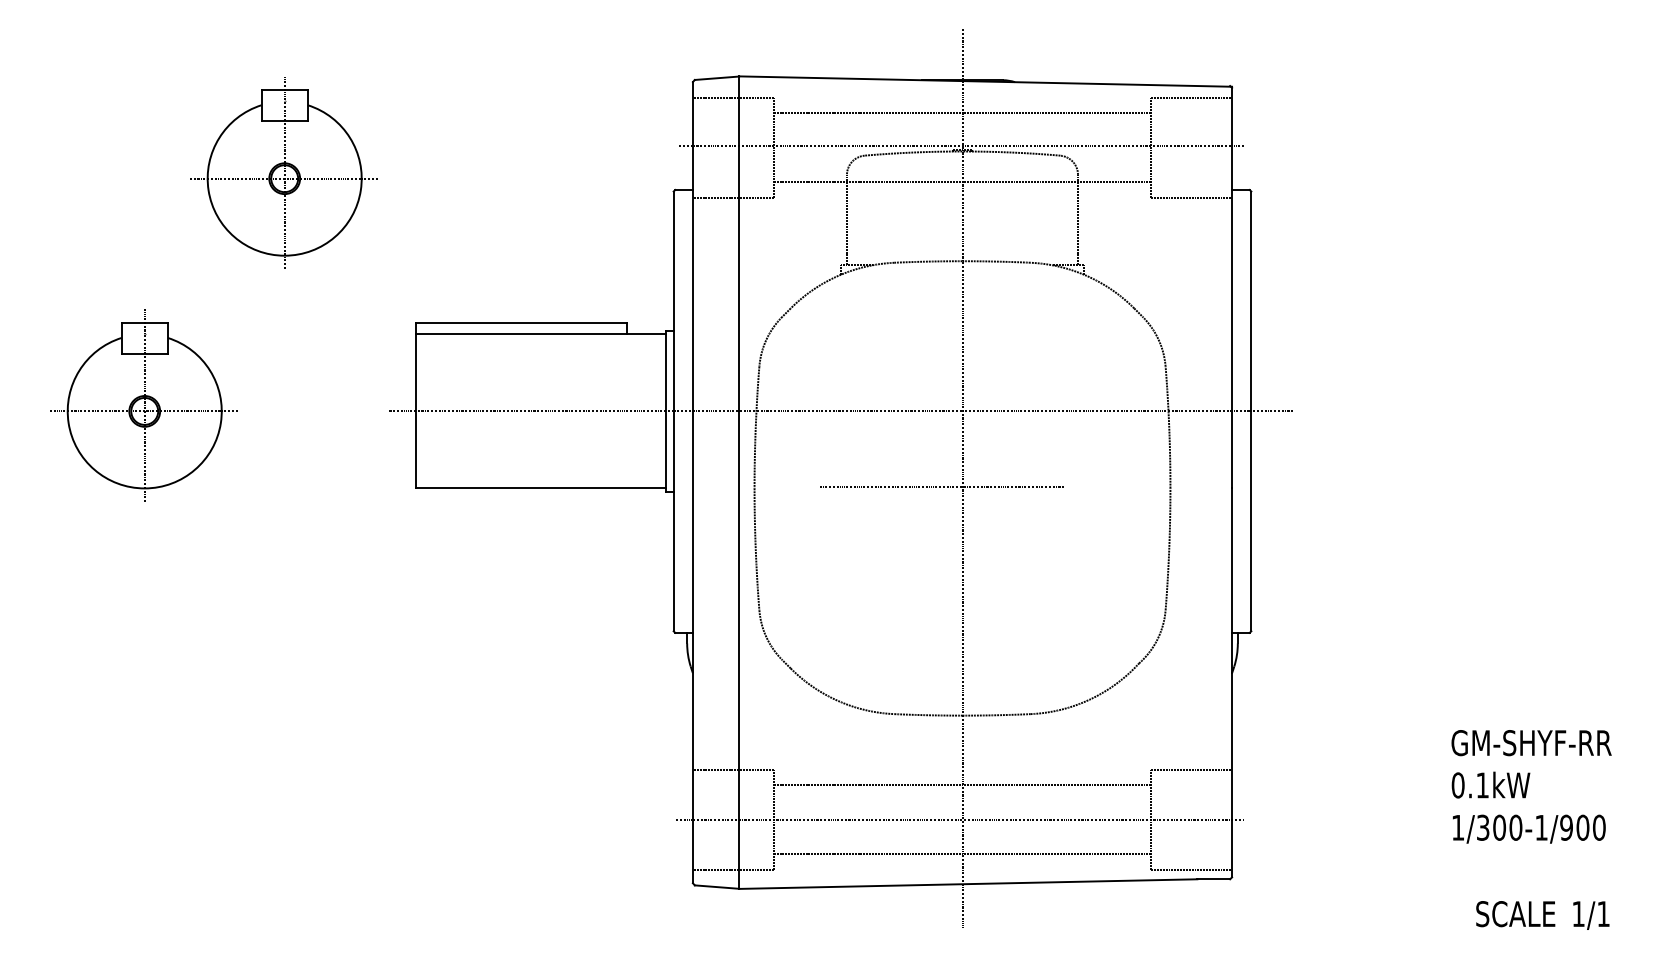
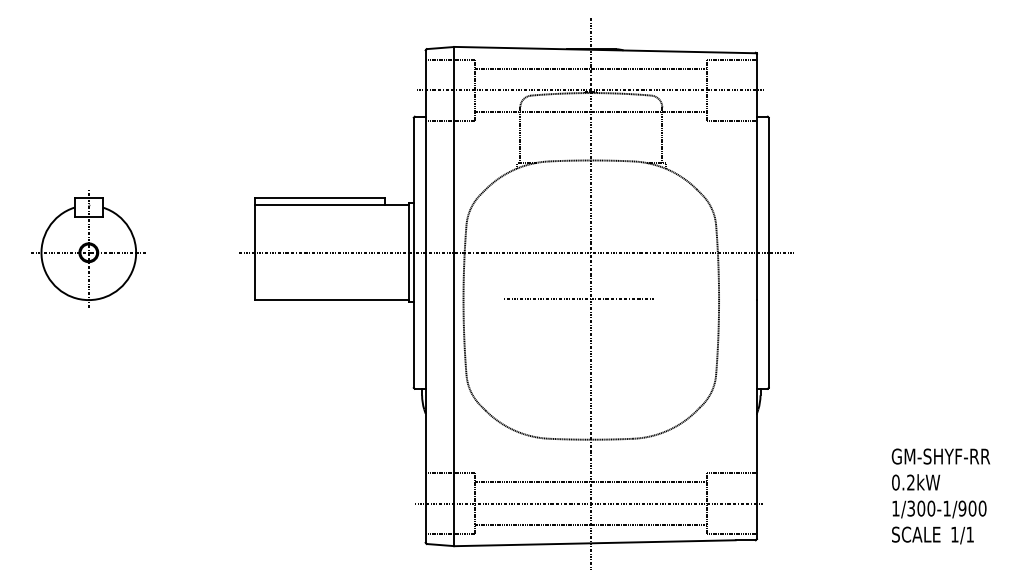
part: (284, 171) -> (174, 105), removed
text: (1481, 785) -> (910, 482), 0.1kW -> 0.2kW
text: (1542, 915) -> (932, 535), moved

